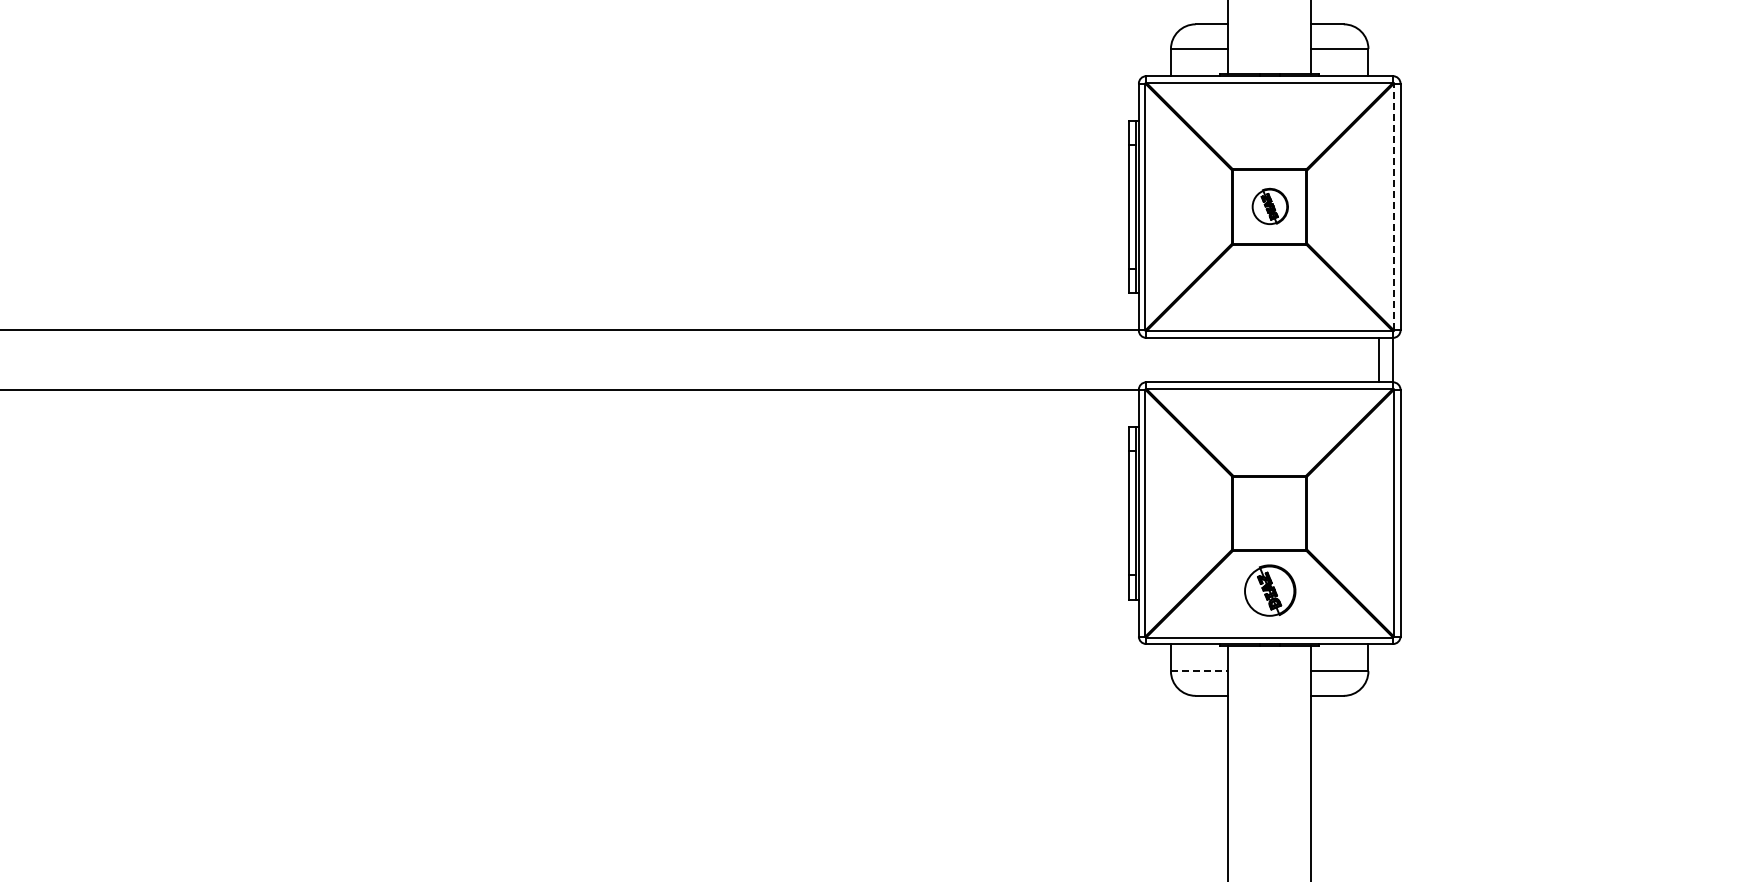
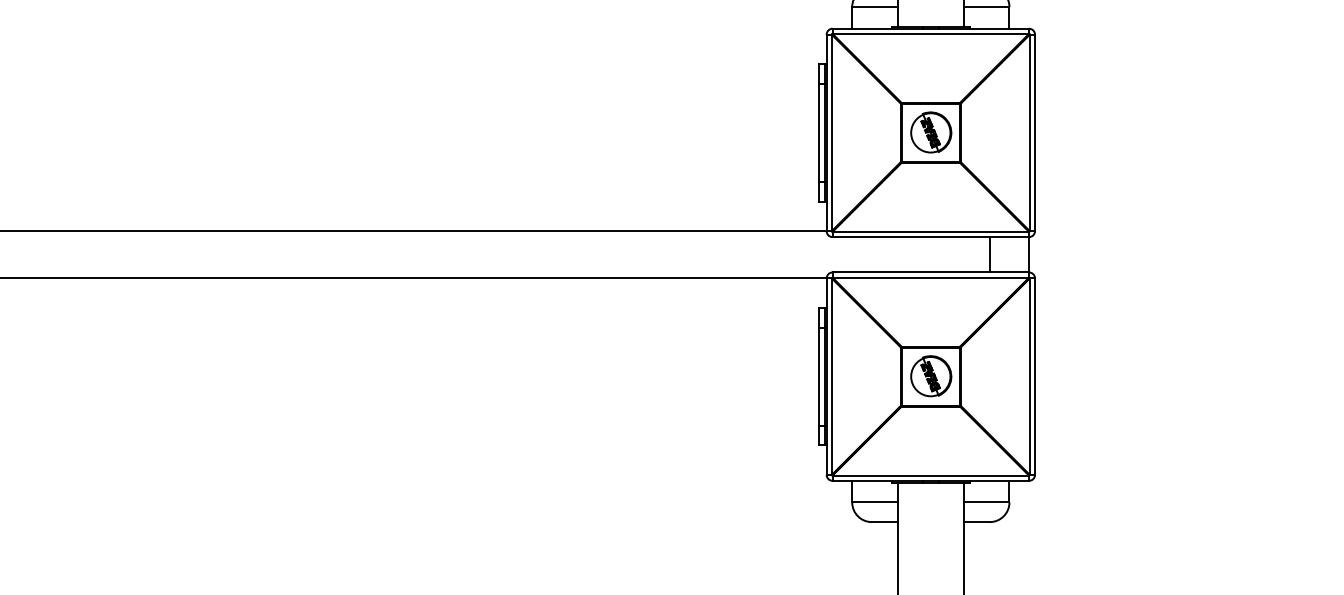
part: (1270, 206) -> (931, 132), size x1.43
line: (1394, 206) -> (1030, 132), dashed -> solid
line: (1378, 359) -> (989, 254), moved
part: (1270, 590) -> (931, 376), moved
line: (1199, 671) -> (874, 502), dashed -> solid

